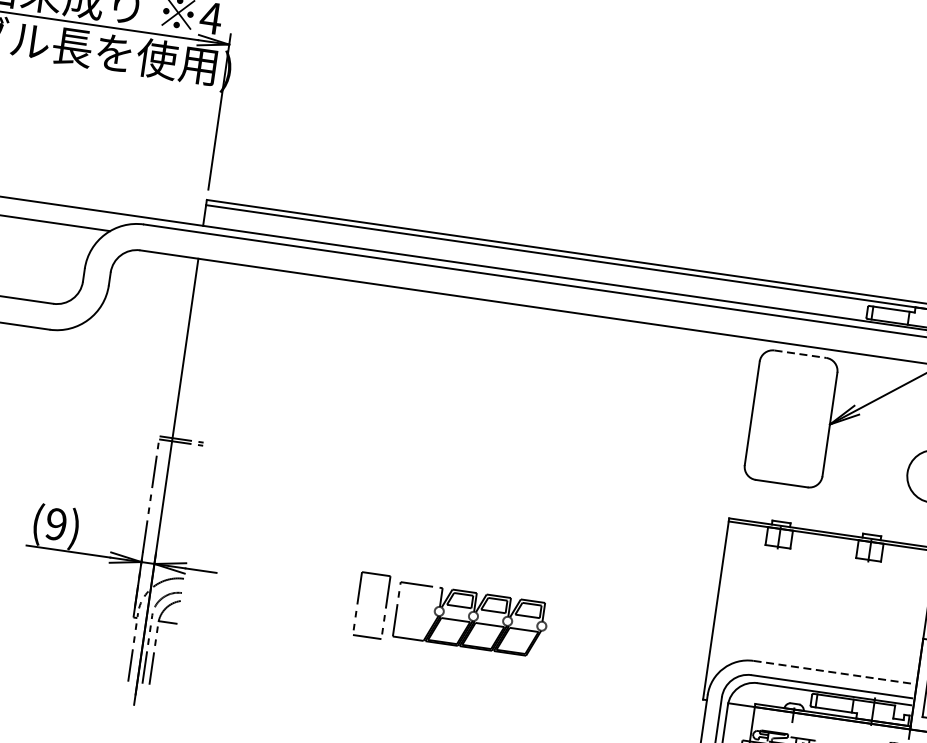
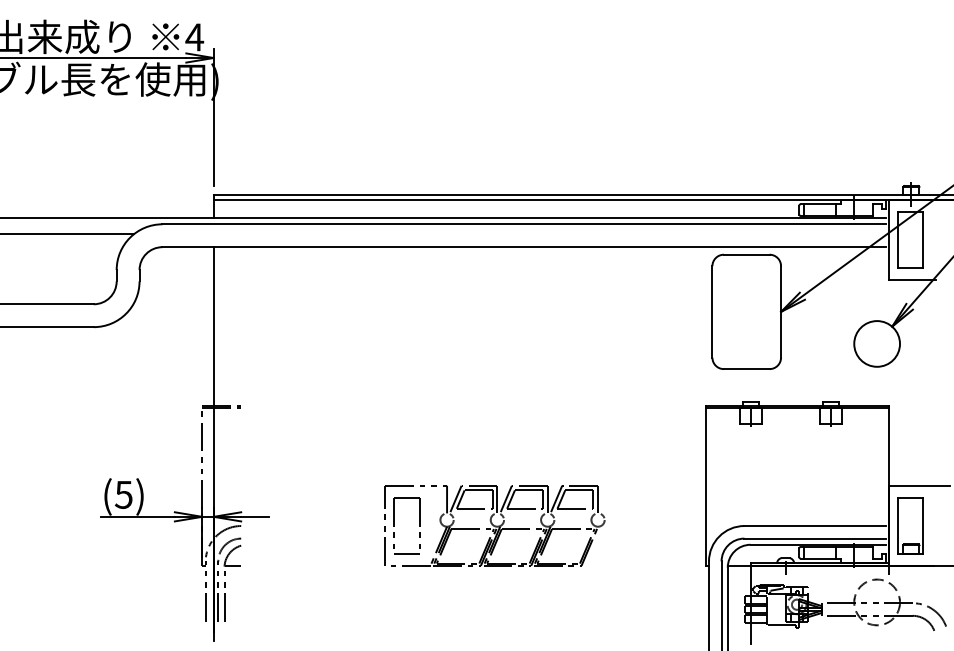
line: (800, 353) -> (746, 254), dashed -> solid
text: (55, 523) -> (123, 494), (9) -> (5)
part: (470, 619) -> (494, 525), size x1.67
line: (833, 673) -> (815, 526), dashed -> solid

